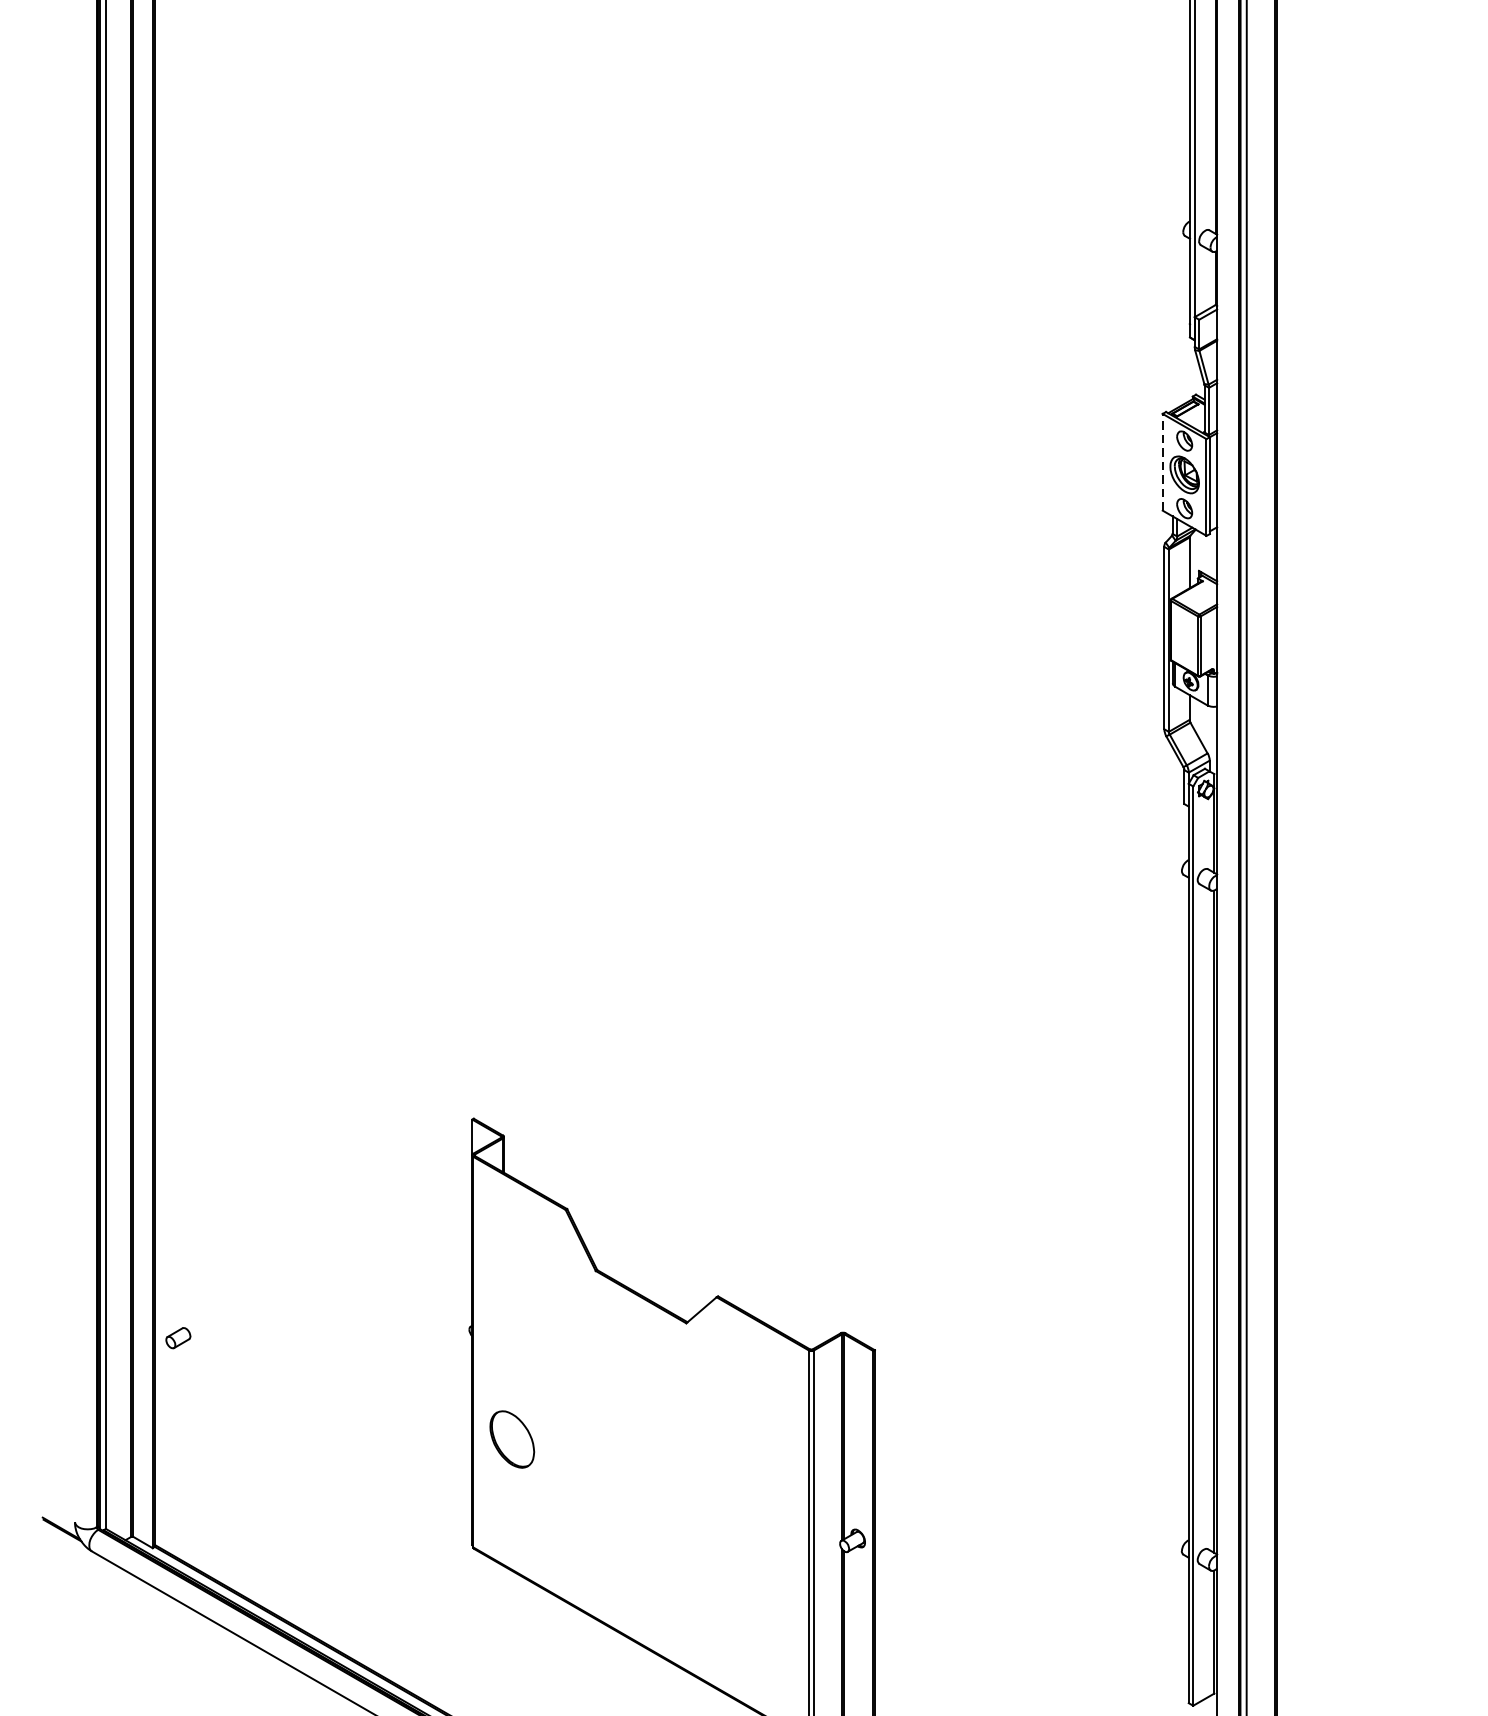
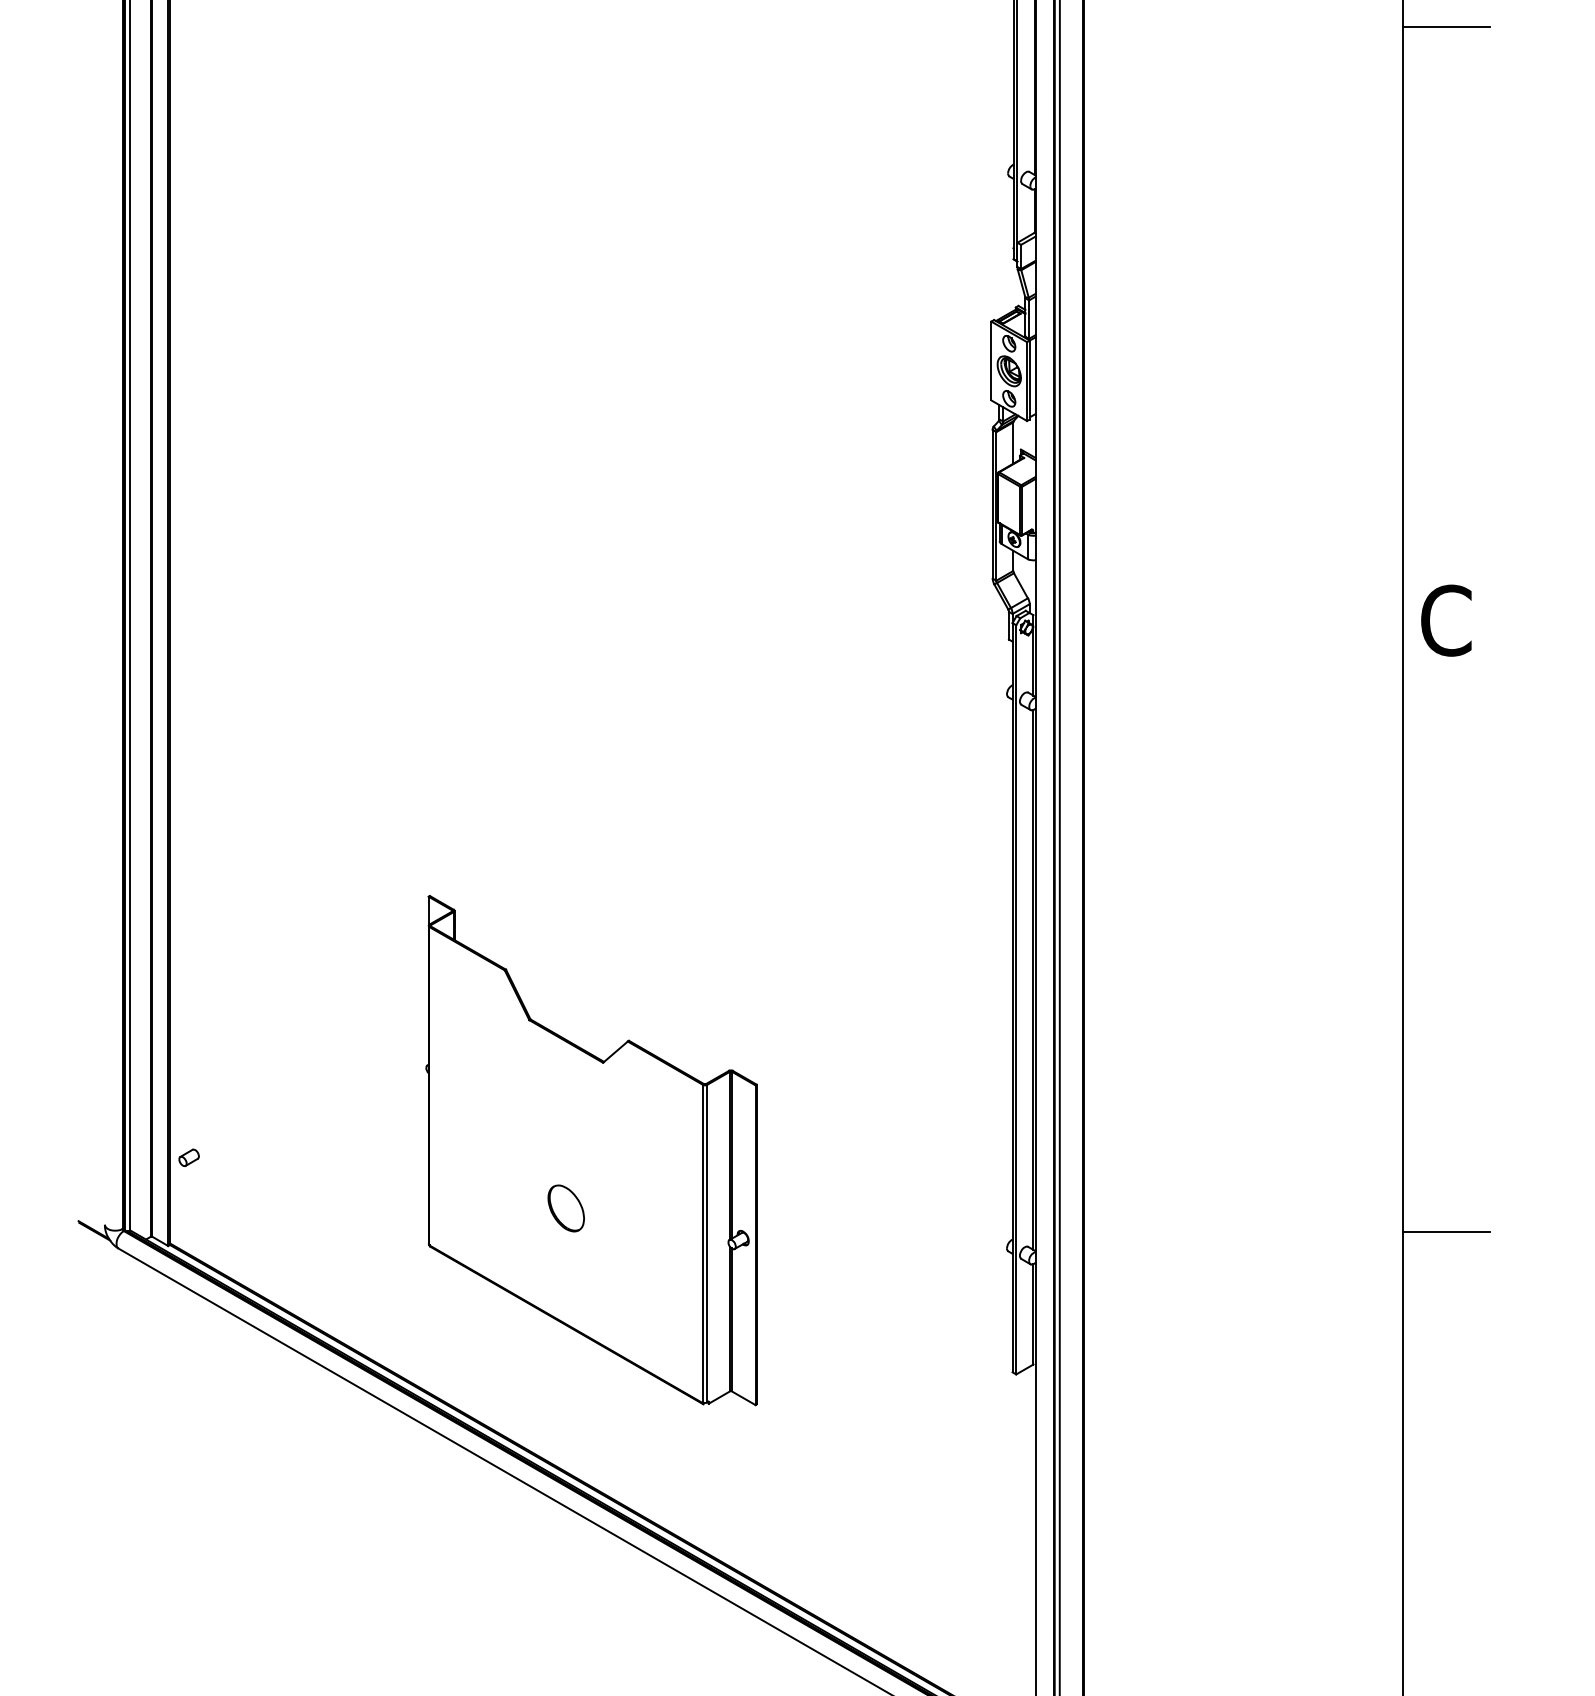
line: (1162, 461) -> (991, 360), dashed -> solid
part: (177, 1337) -> (188, 1157), moved
part: (511, 1439) -> (565, 1208), moved

